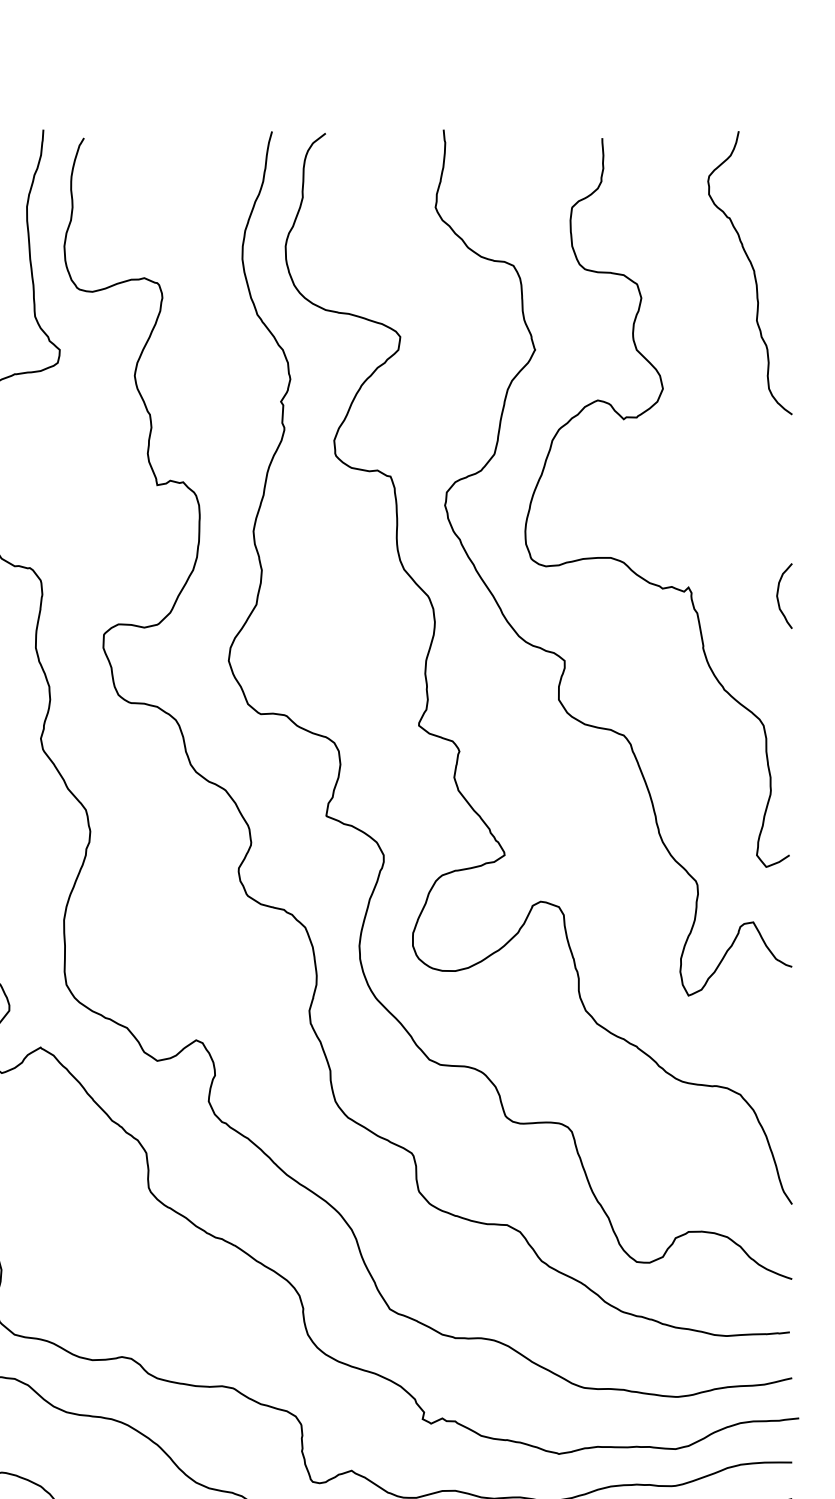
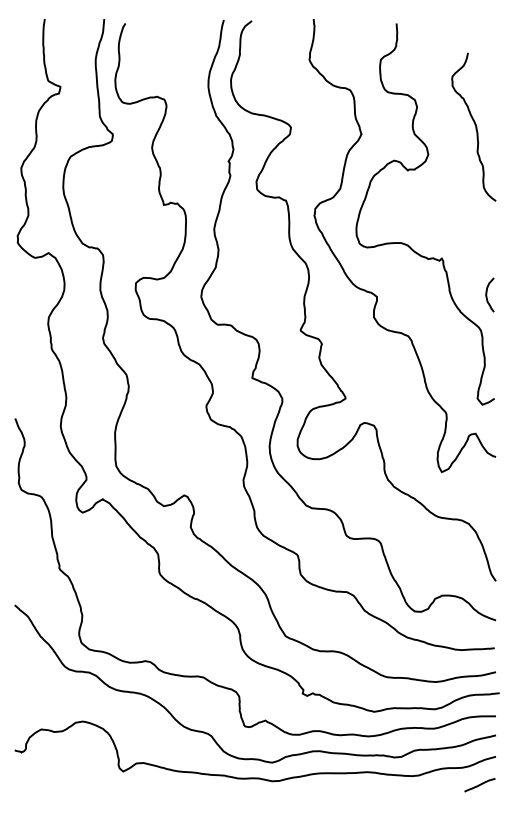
curve: (751, 270) -> (474, 125), moved
curve: (779, 595) -> (487, 294), moved

